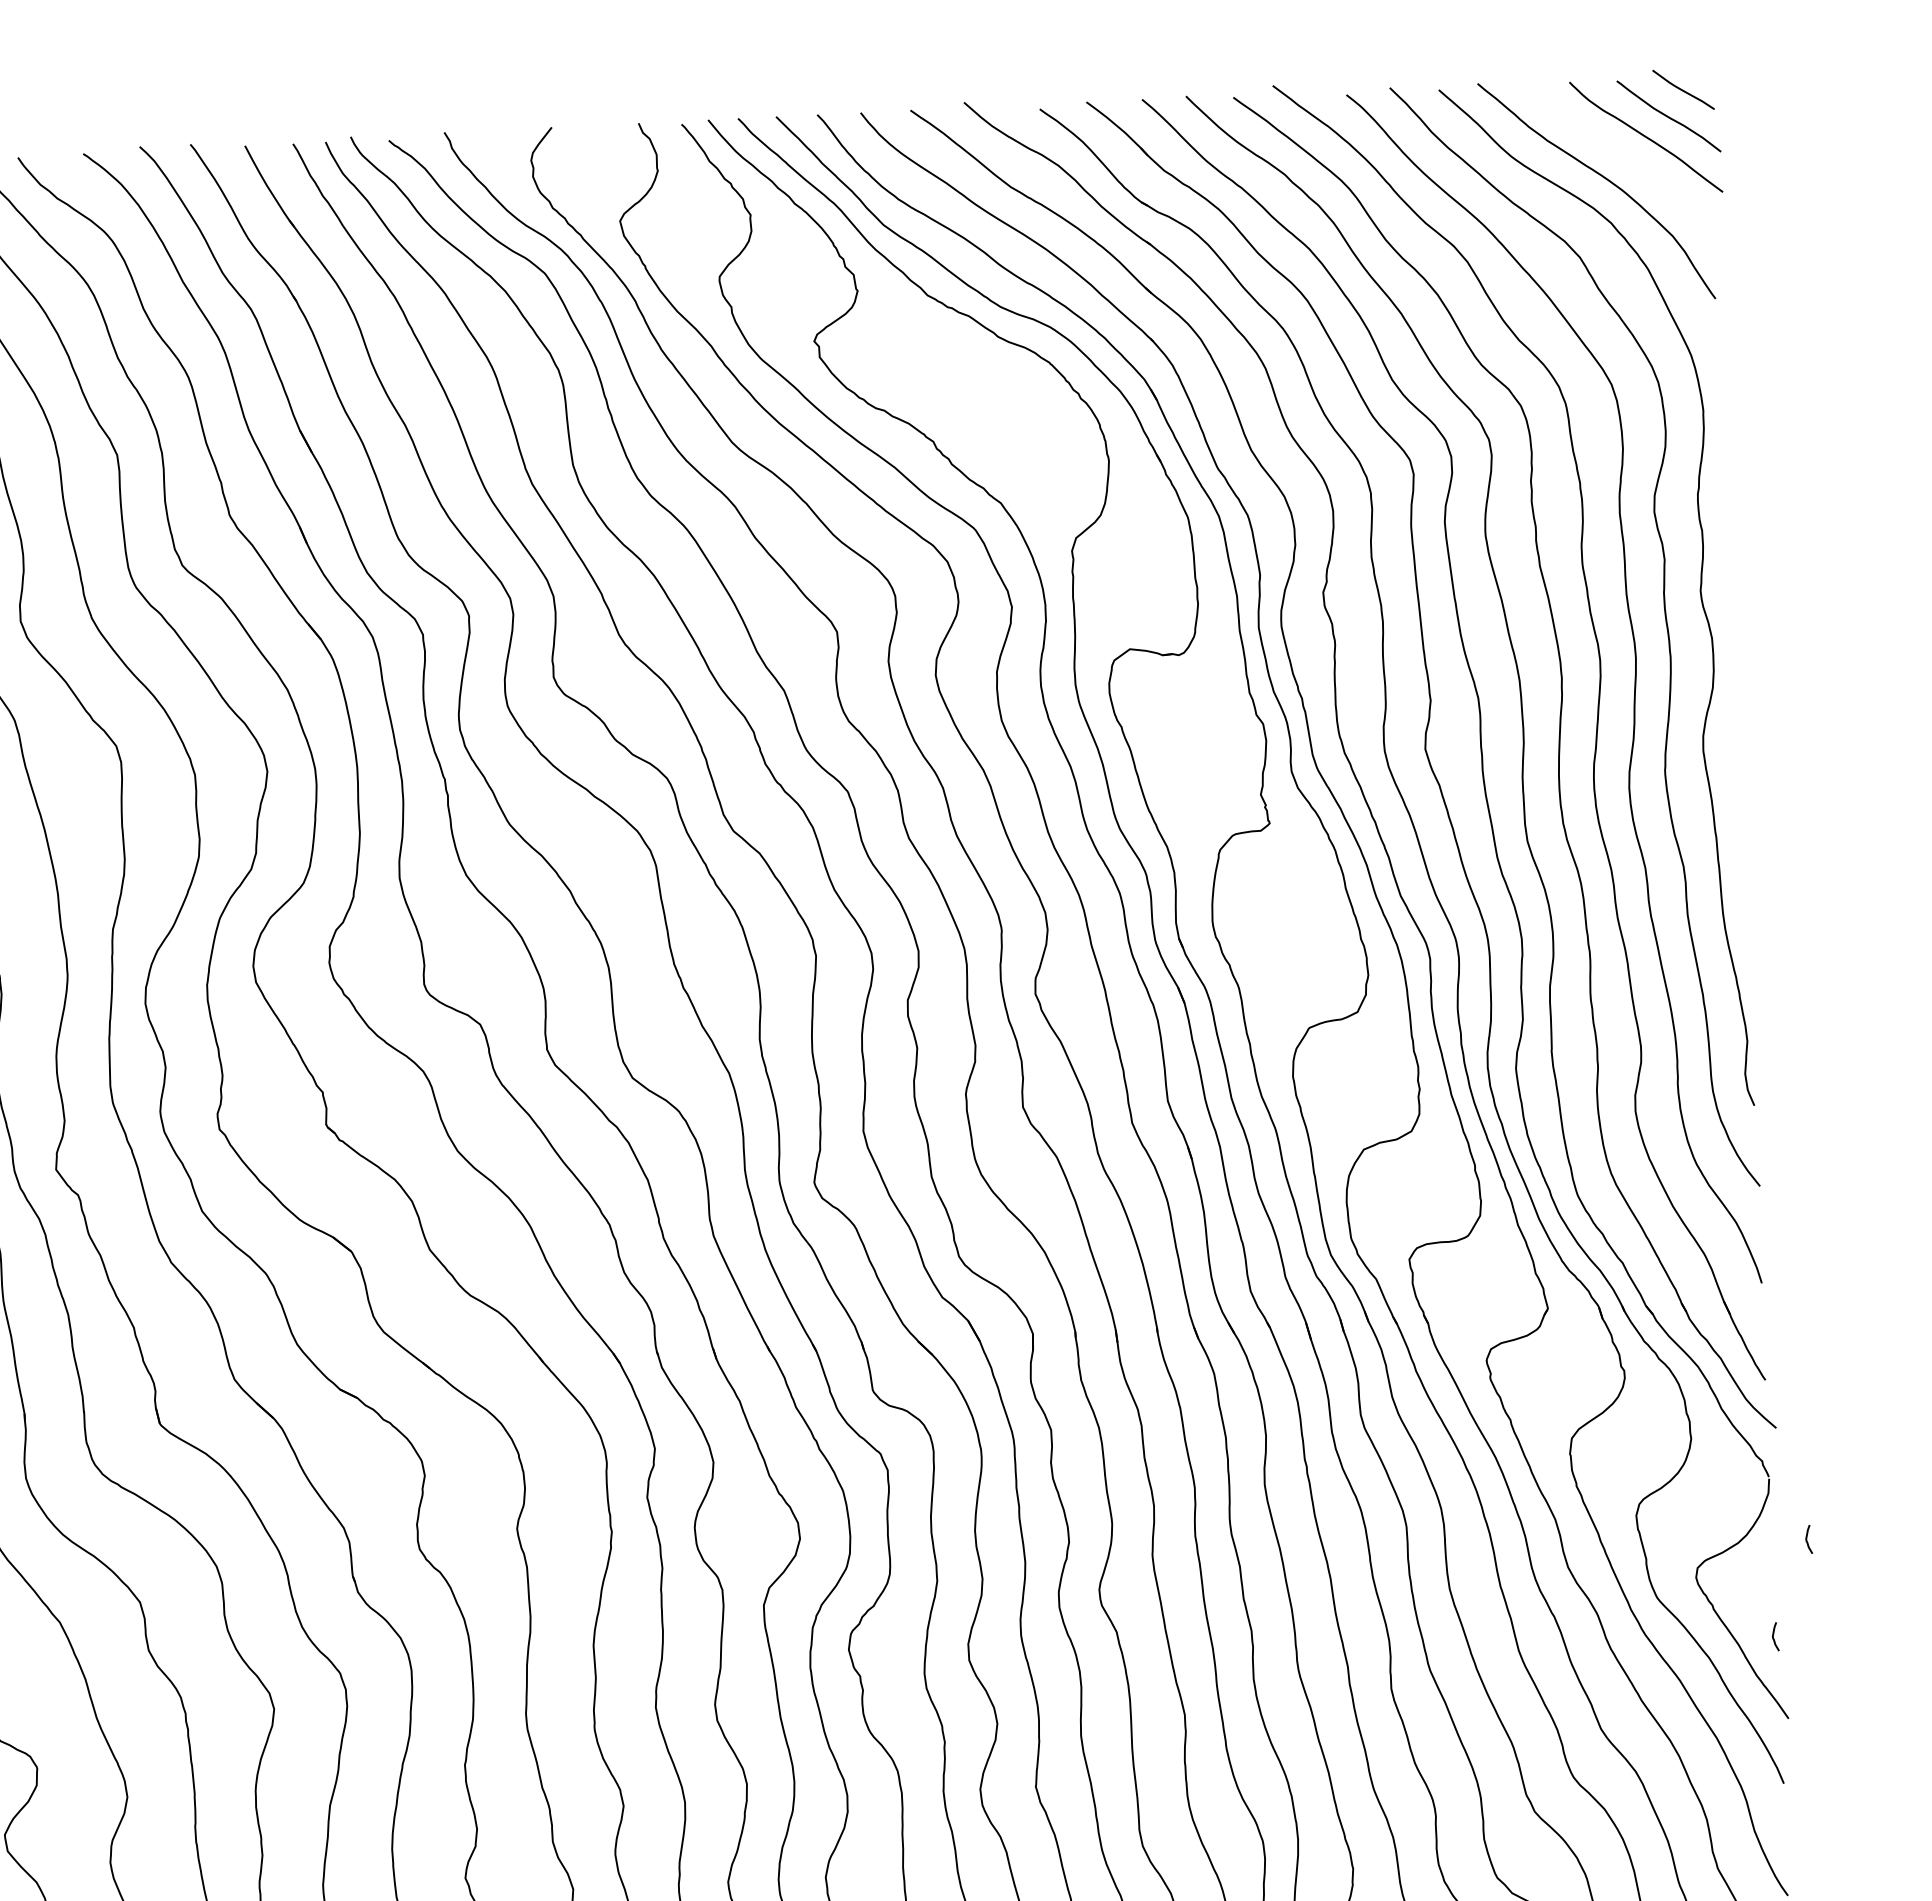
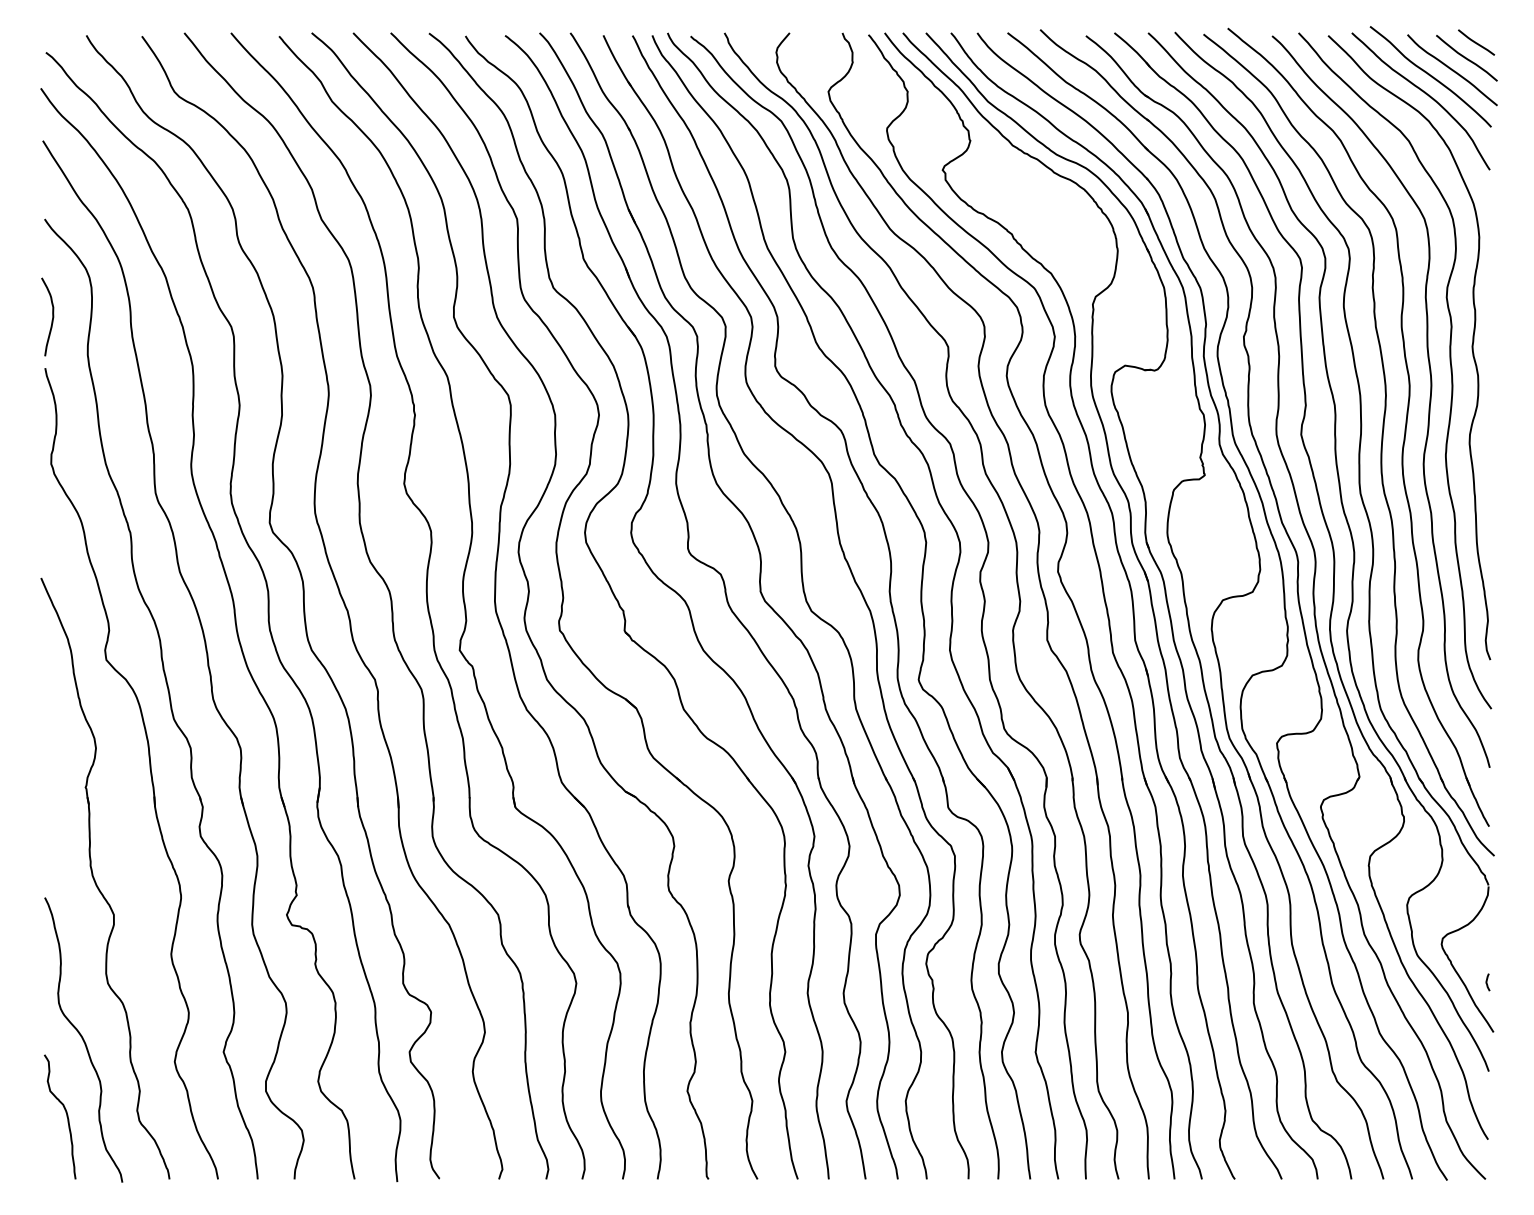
curve: (1610, 149) -> (1430, 76), added
curve: (1808, 1539) -> (1510, 924), removed

